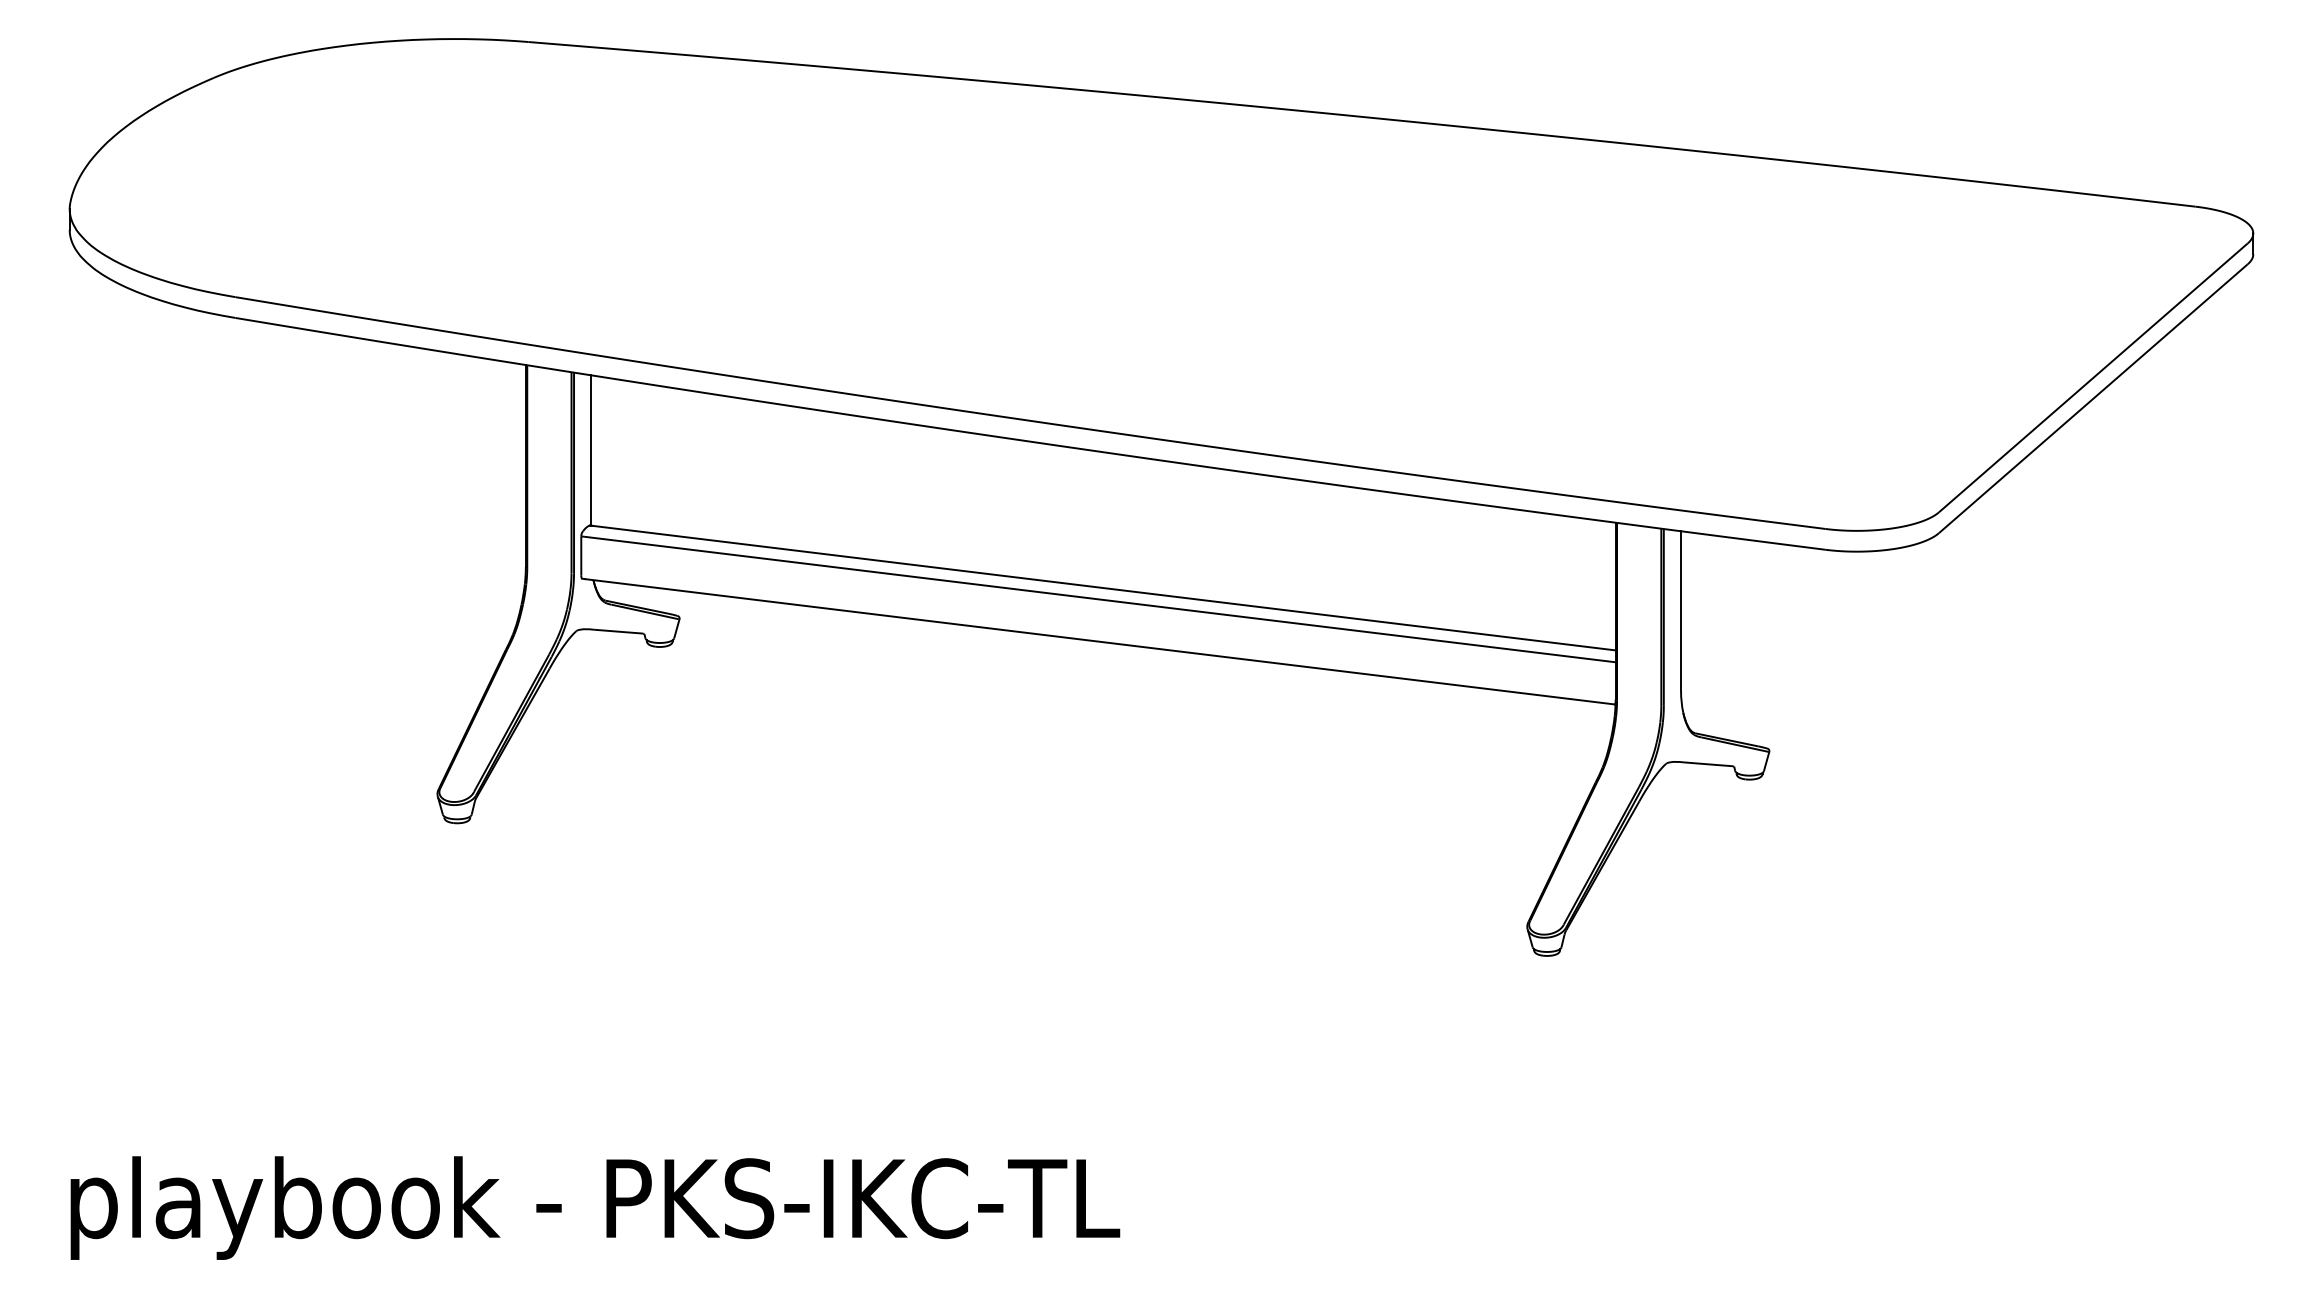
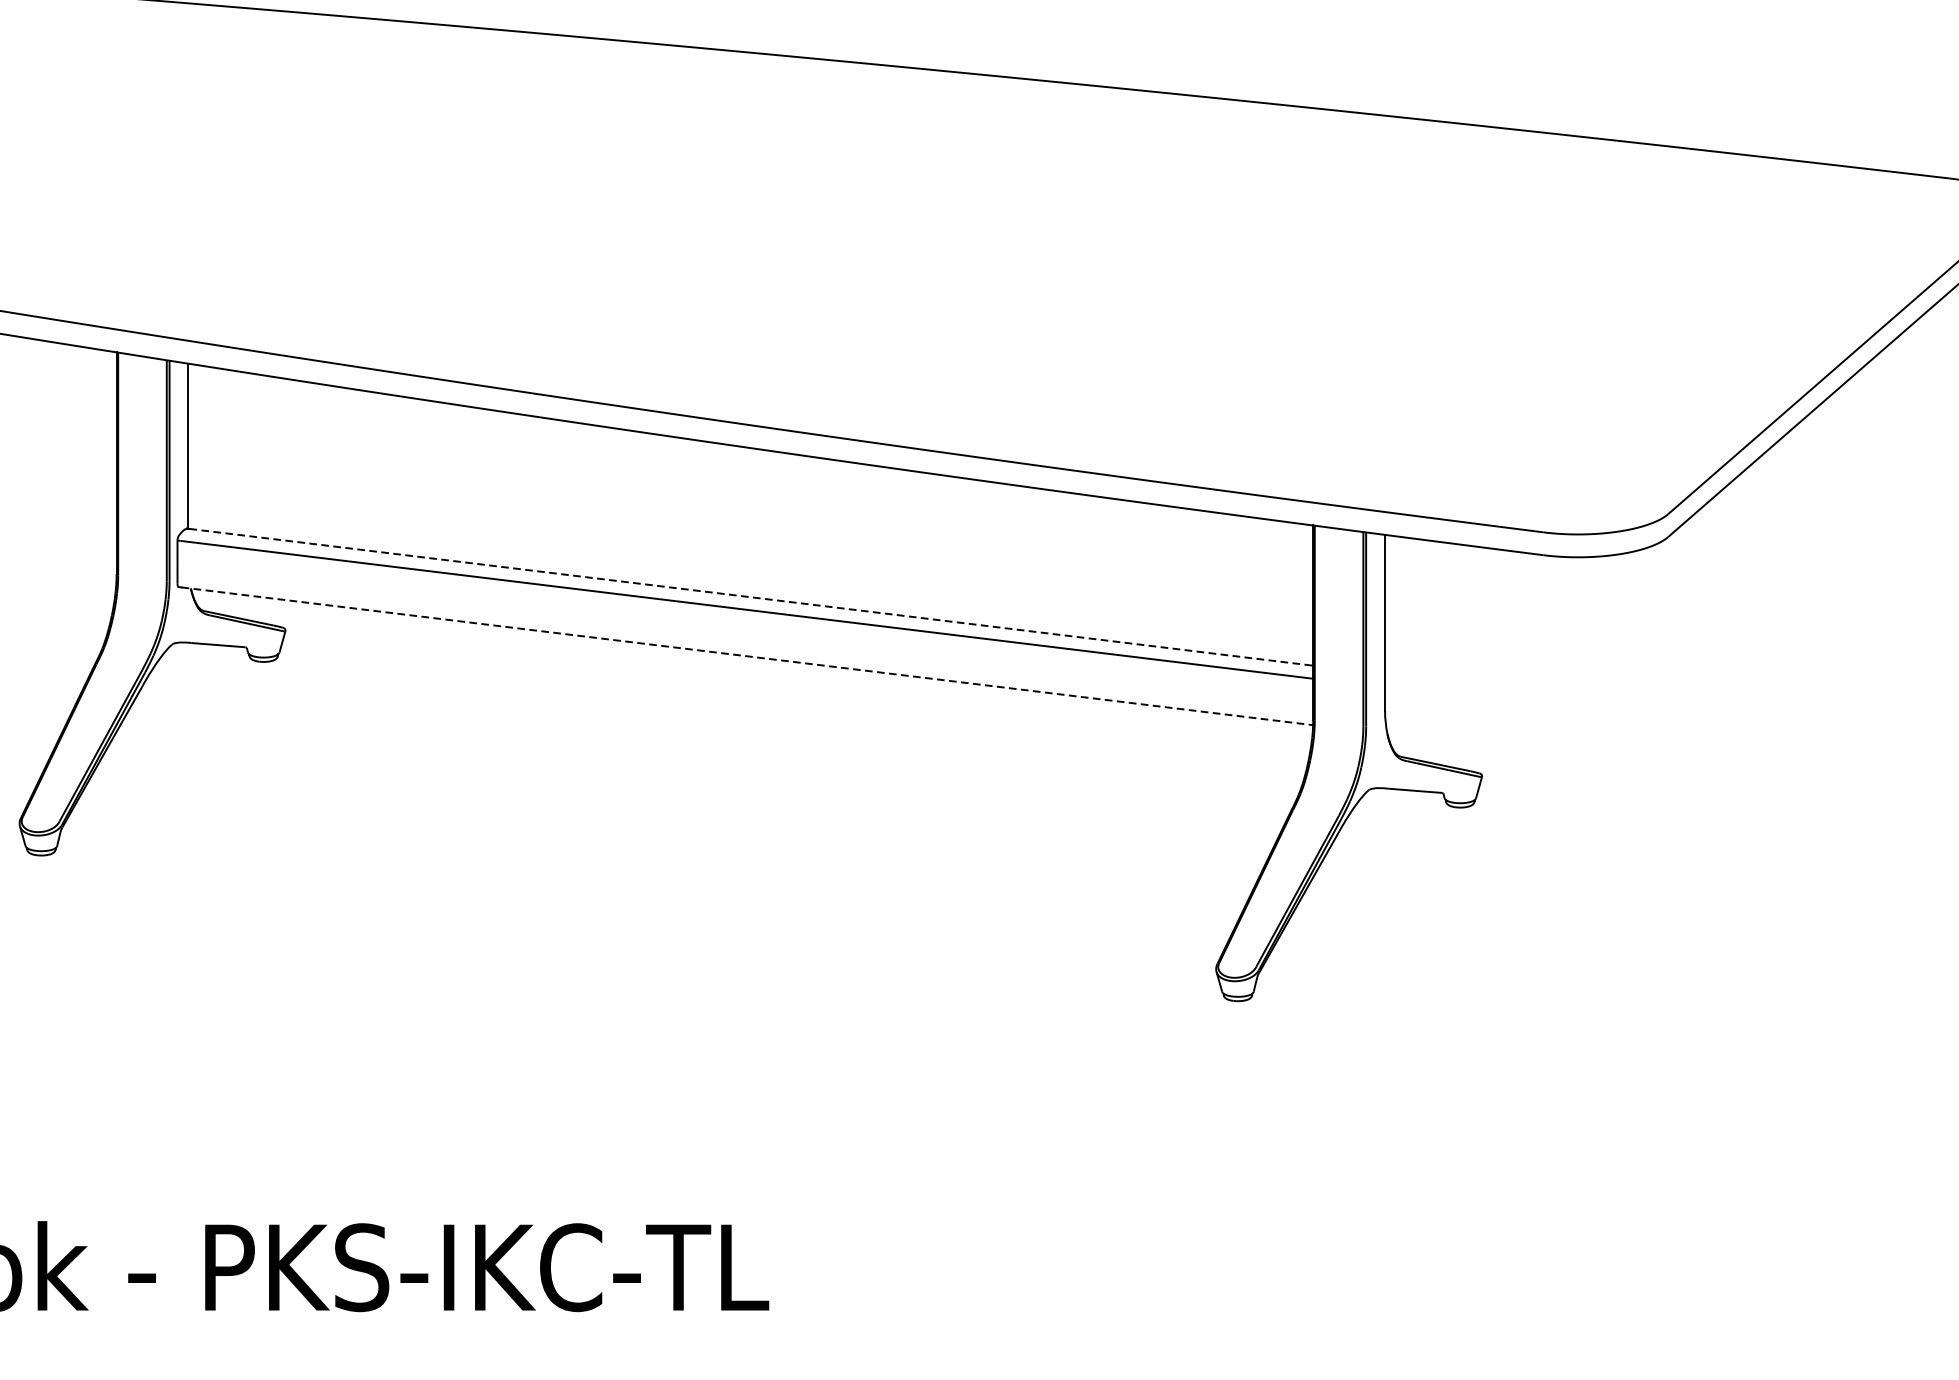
line: (1103, 588) -> (750, 597), solid -> dashed
line: (1100, 641) -> (747, 655), solid -> dashed

